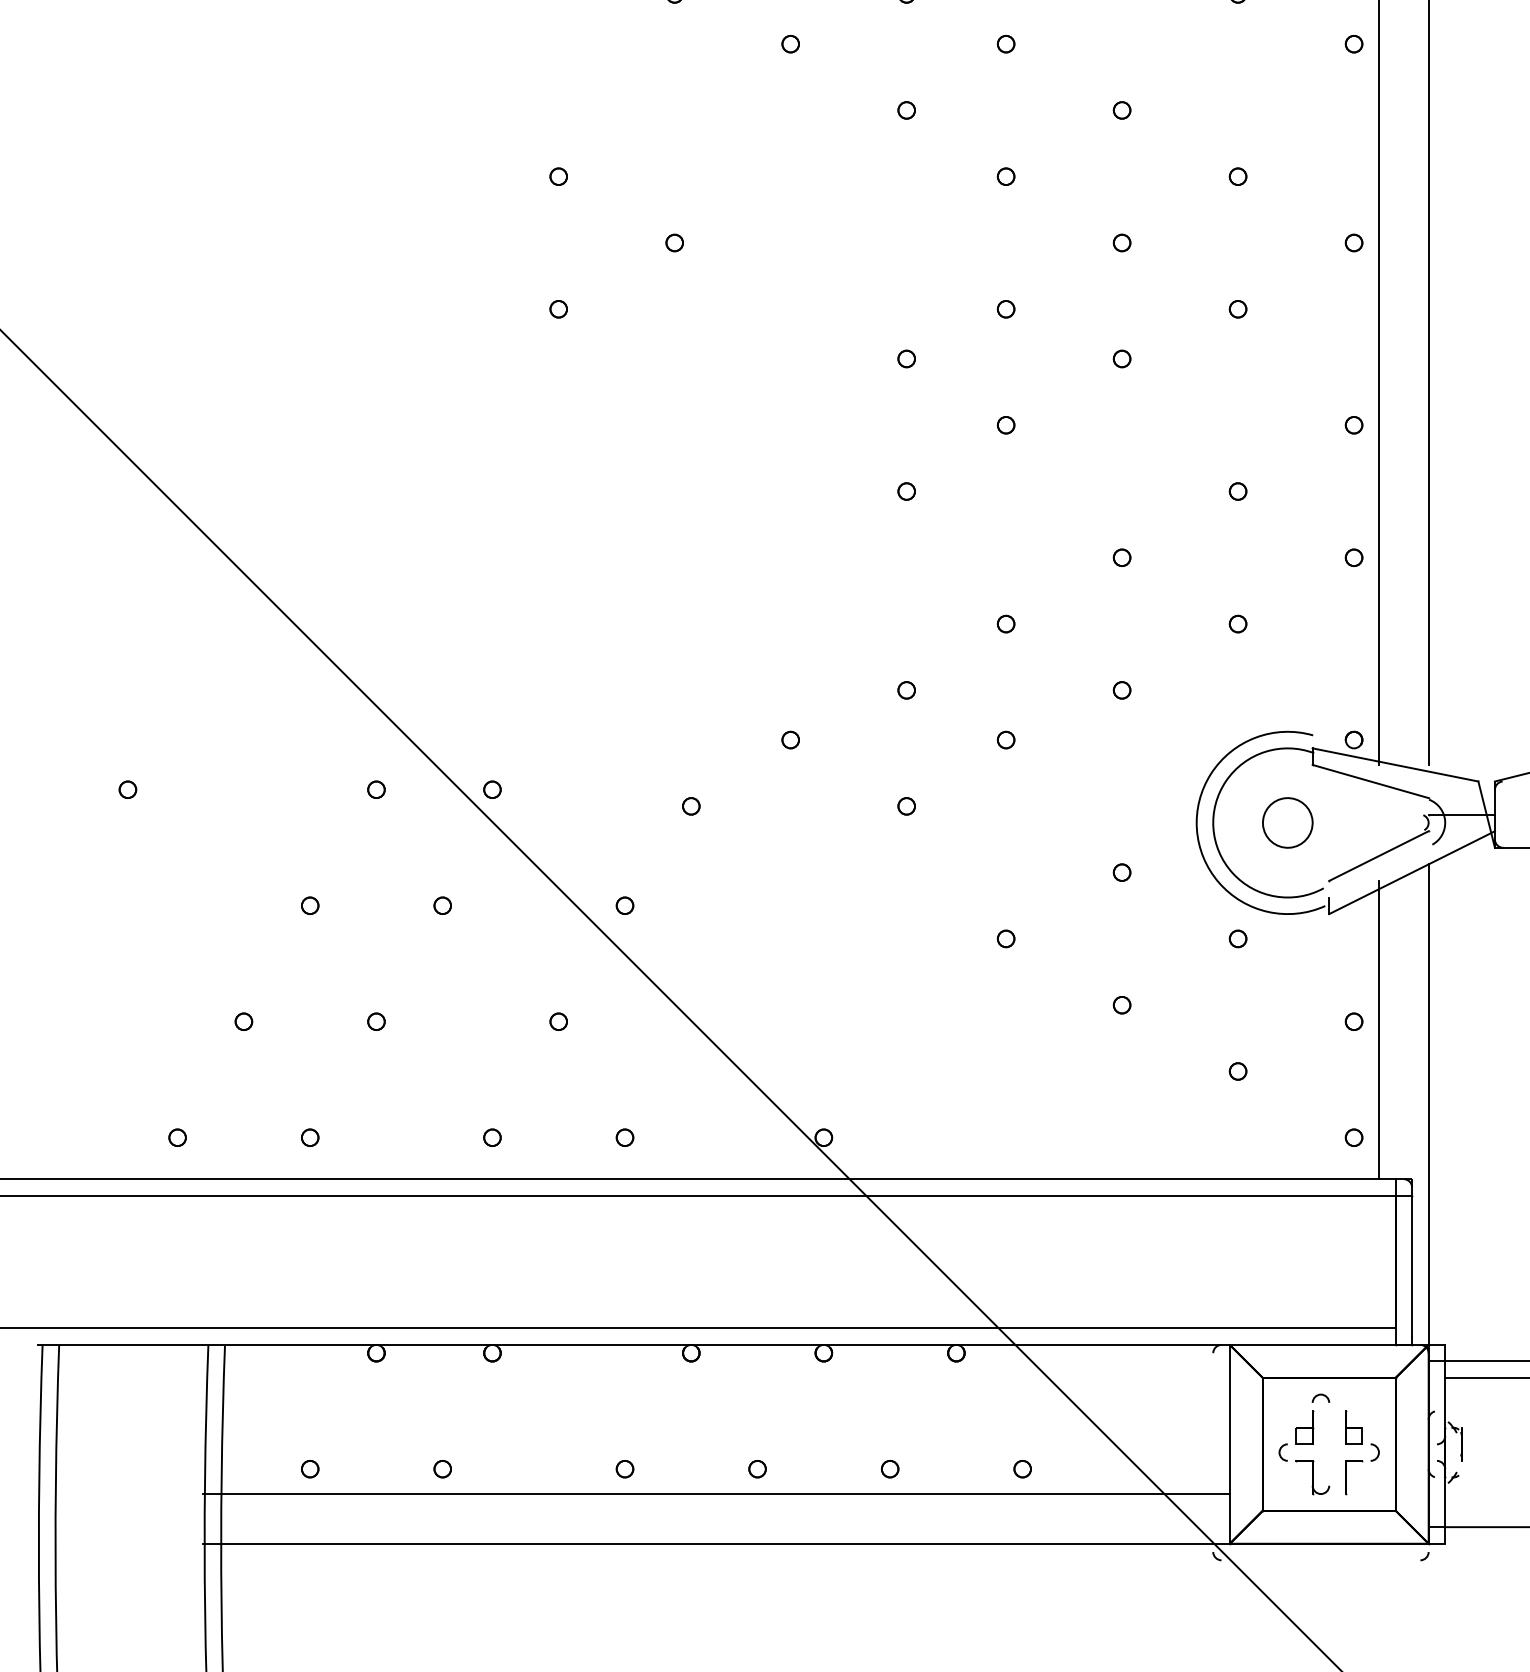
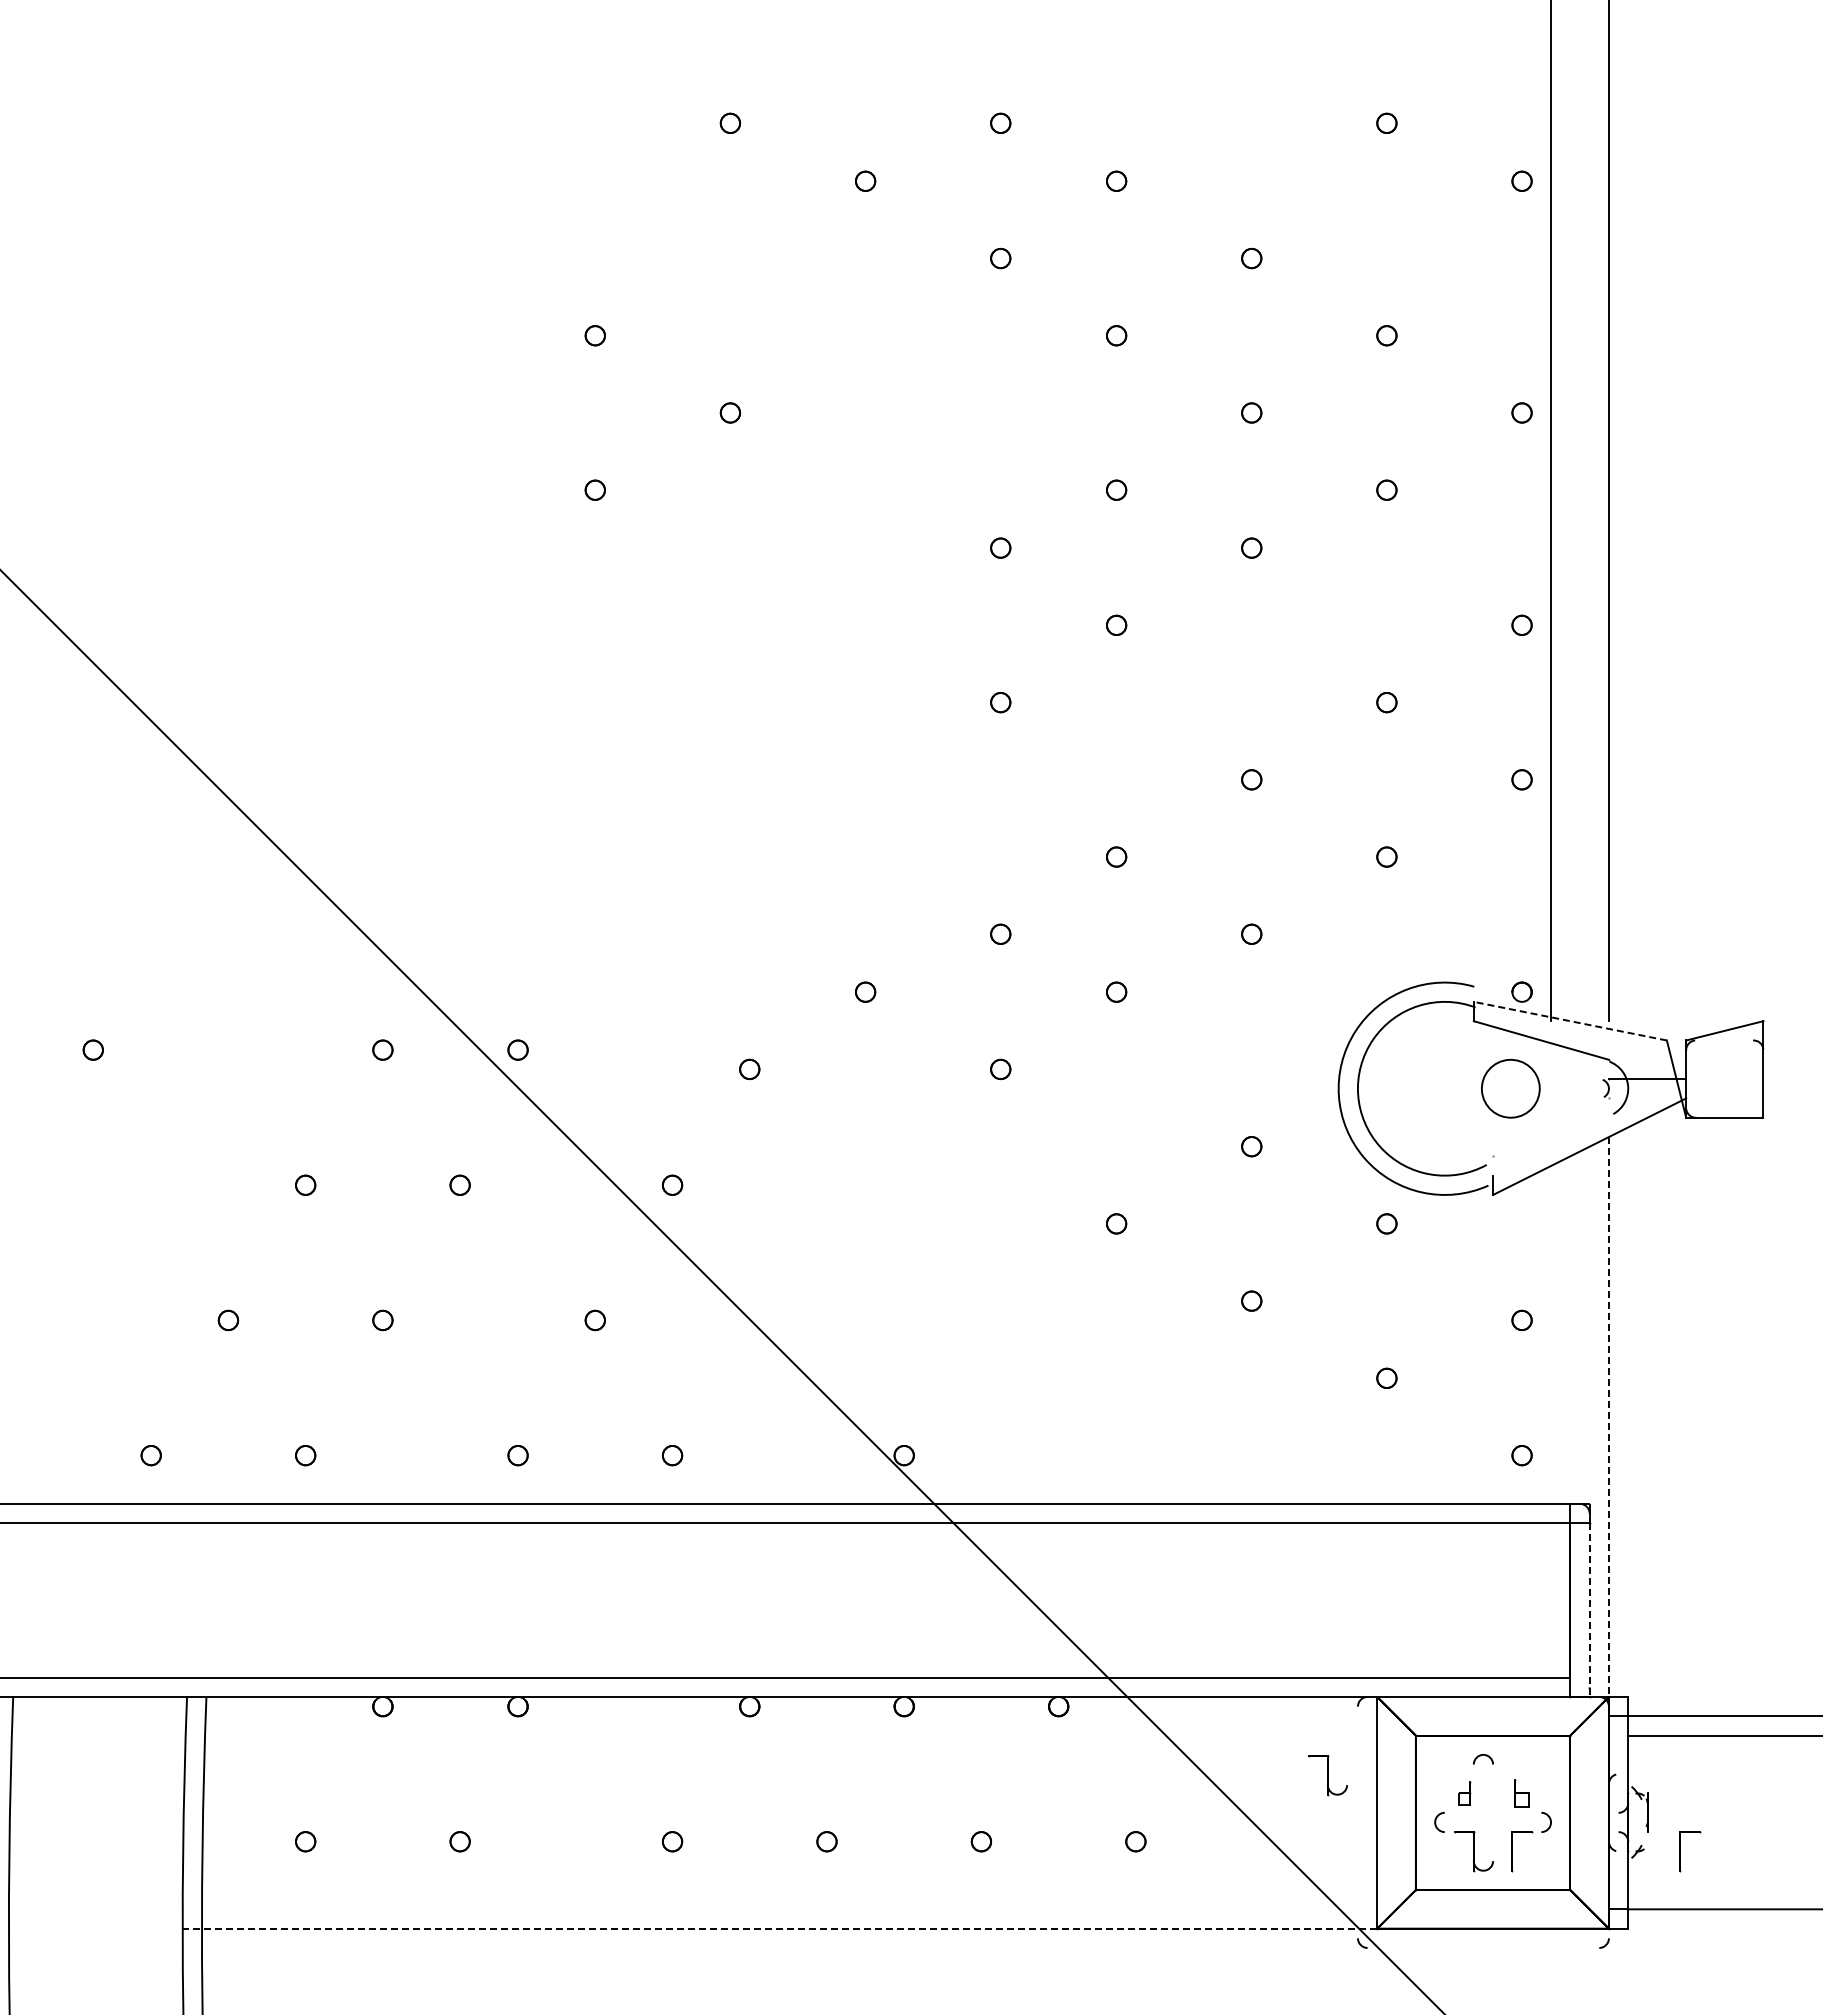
line: (1394, 765) -> (1569, 1021), solid -> dashed
part: (1287, 822) -> (1510, 1088), moved
line: (1378, 856) -> (1550, 1127), removed
line: (1379, 1029) -> (1551, 1329), removed
line: (1428, 1104) -> (1608, 1416), solid -> dashed
line: (1411, 1270) -> (1589, 1610), solid -> dashed
part: (1187, 1412) -> (1327, 1775), added
part: (1304, 1427) -> (1464, 1793), size x0.6
part: (1353, 1427) -> (1521, 1793), size x0.7
part: (1490, 1477) -> (1680, 1851), added
line: (715, 1493) -> (778, 1870), removed
line: (715, 1543) -> (778, 1928), solid -> dashed

